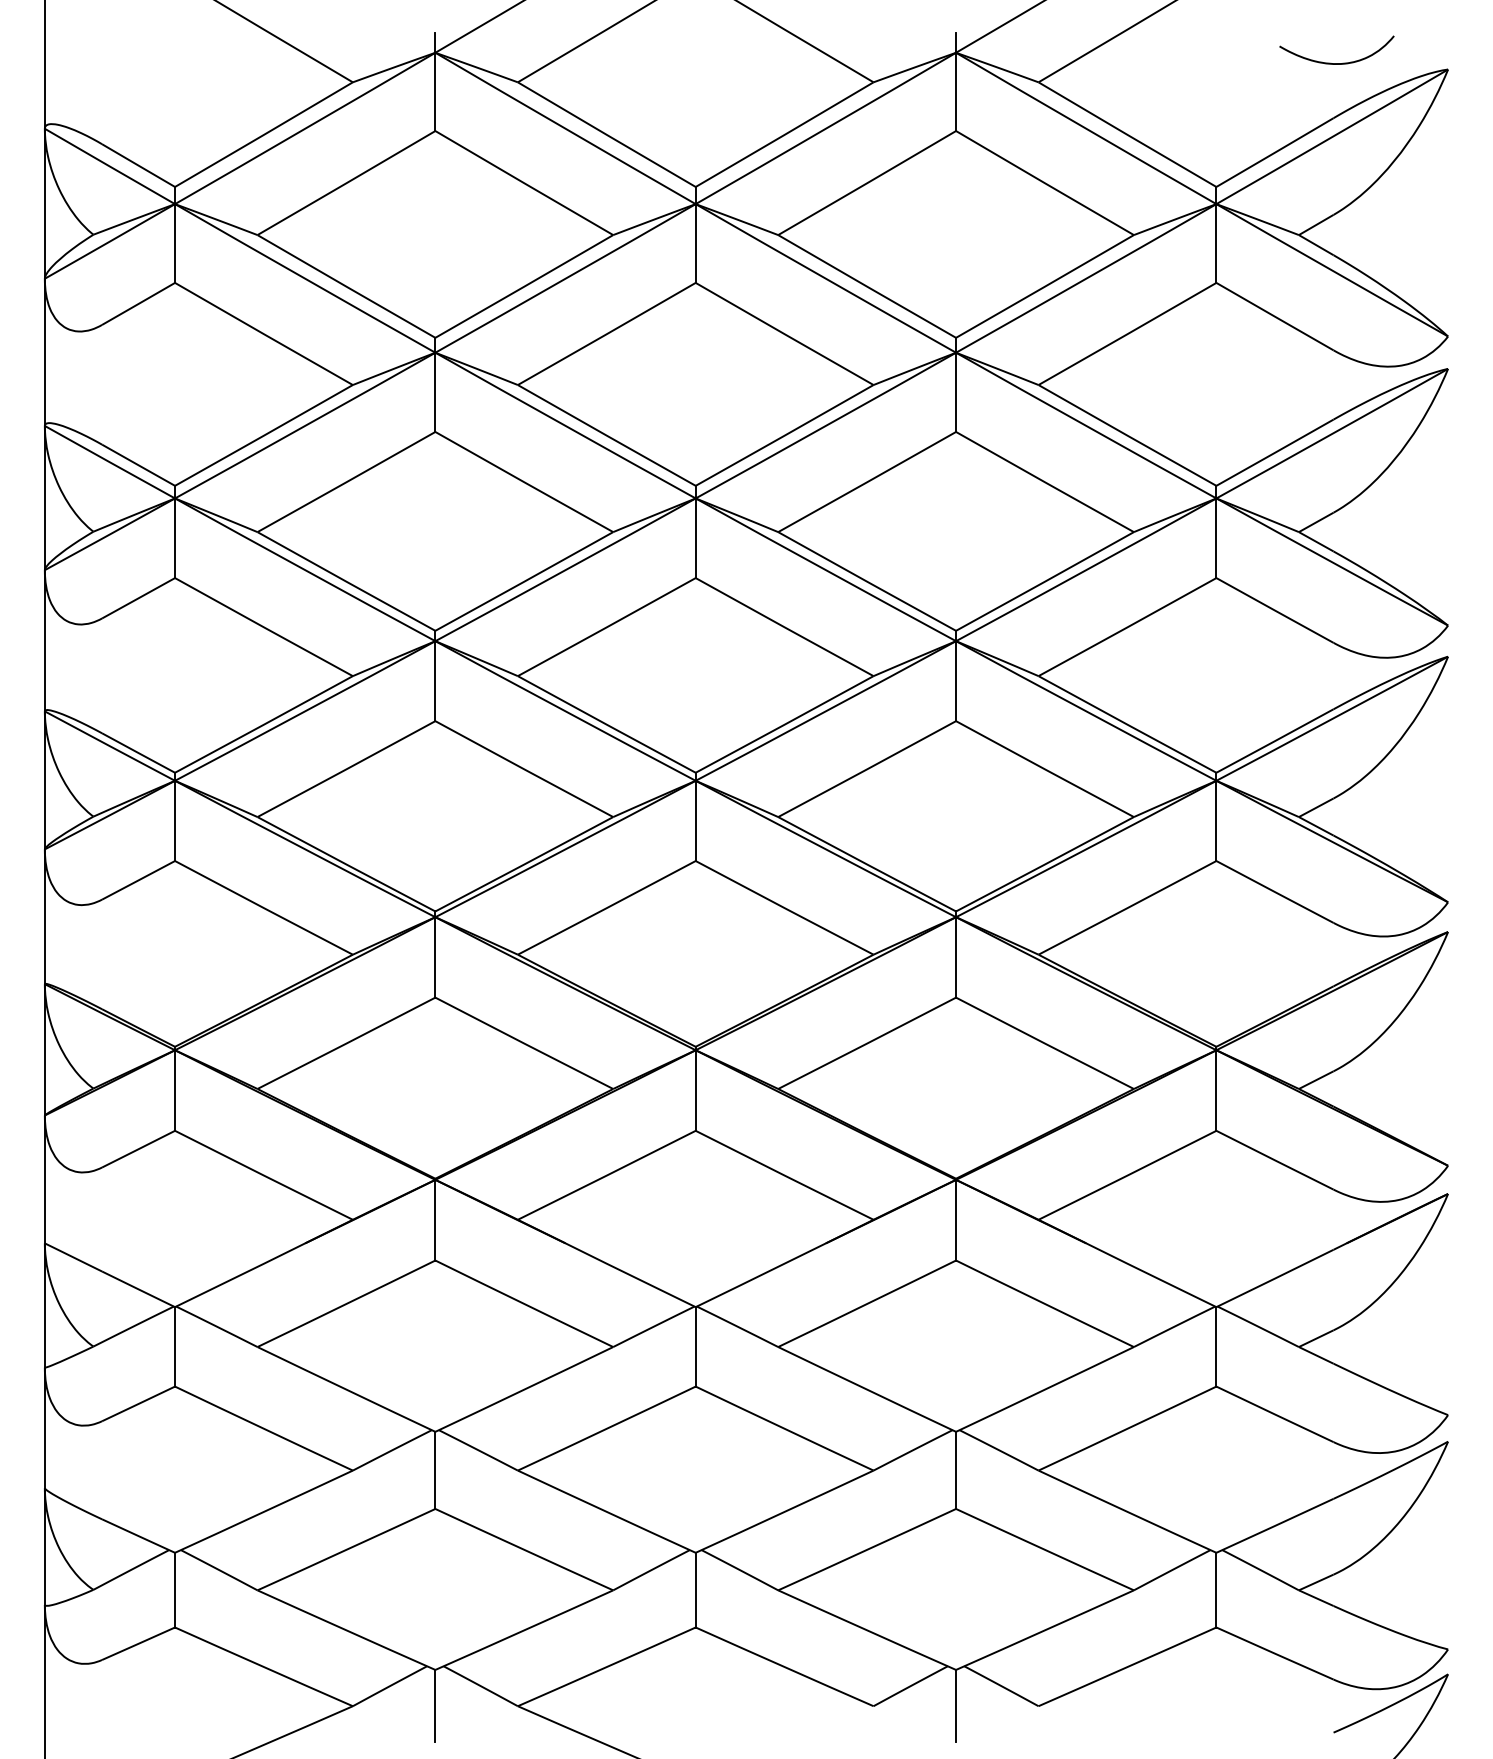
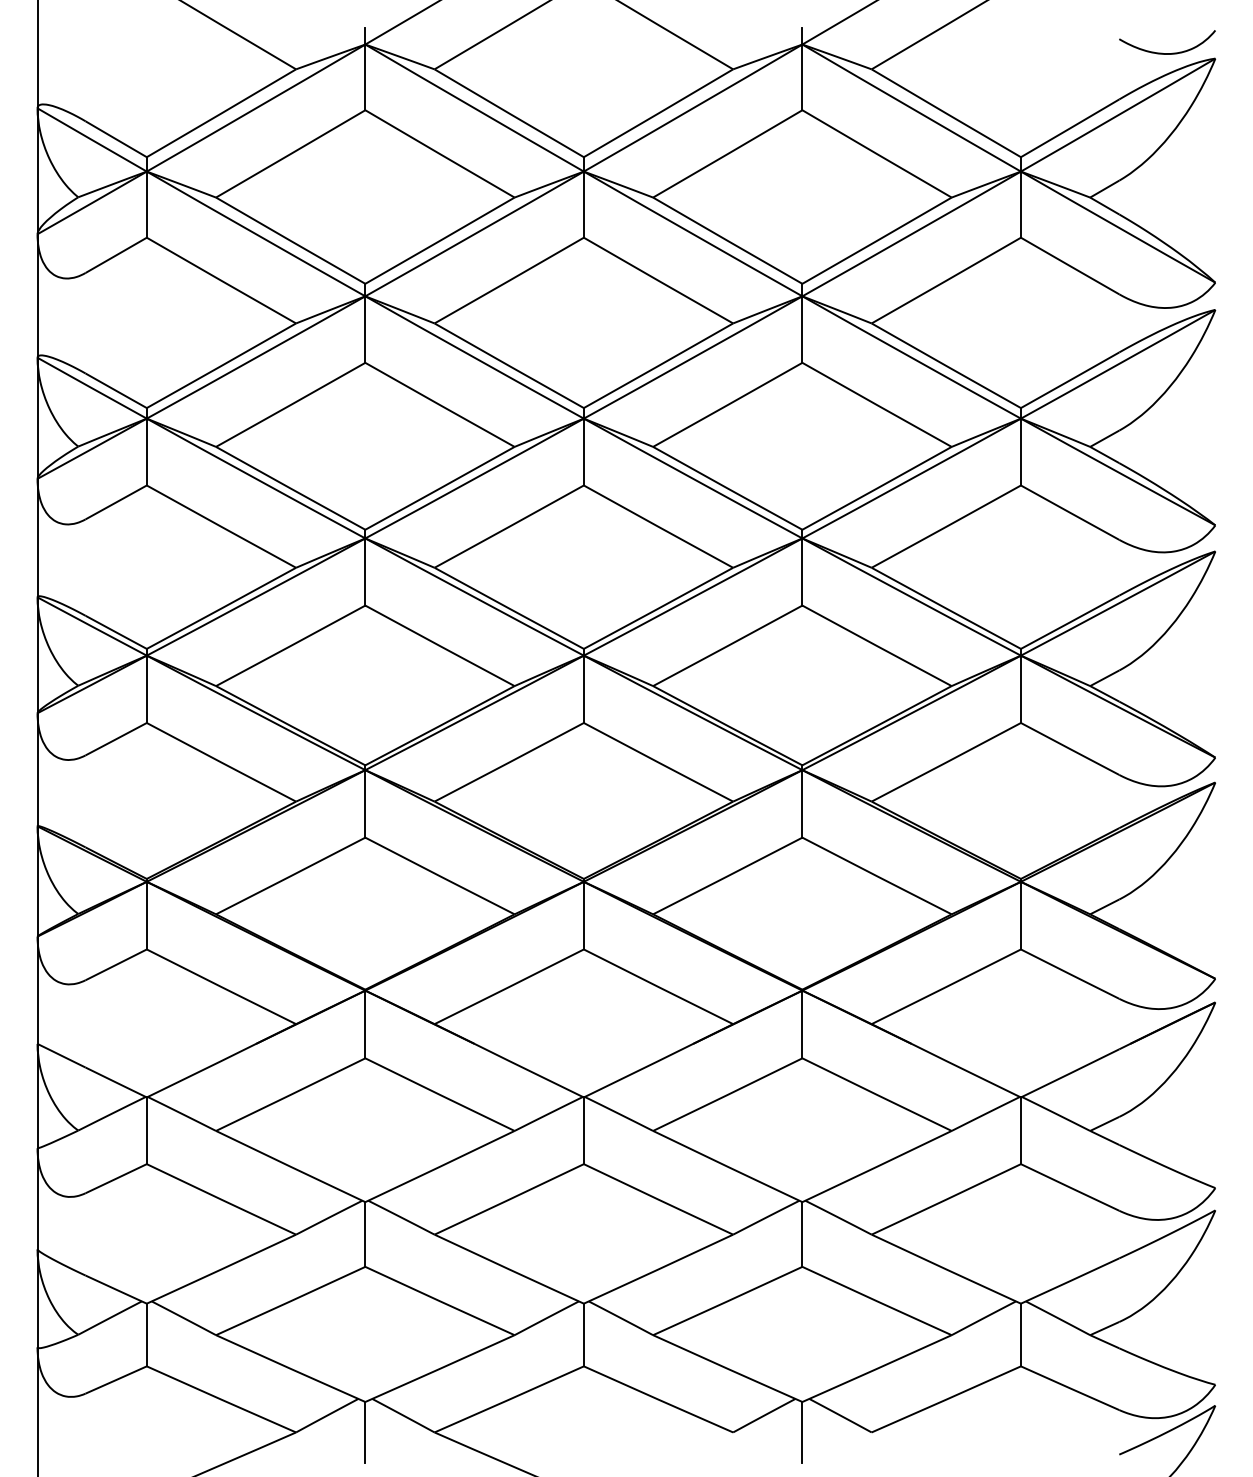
curve: (1336, 63) -> (1167, 53), moved

